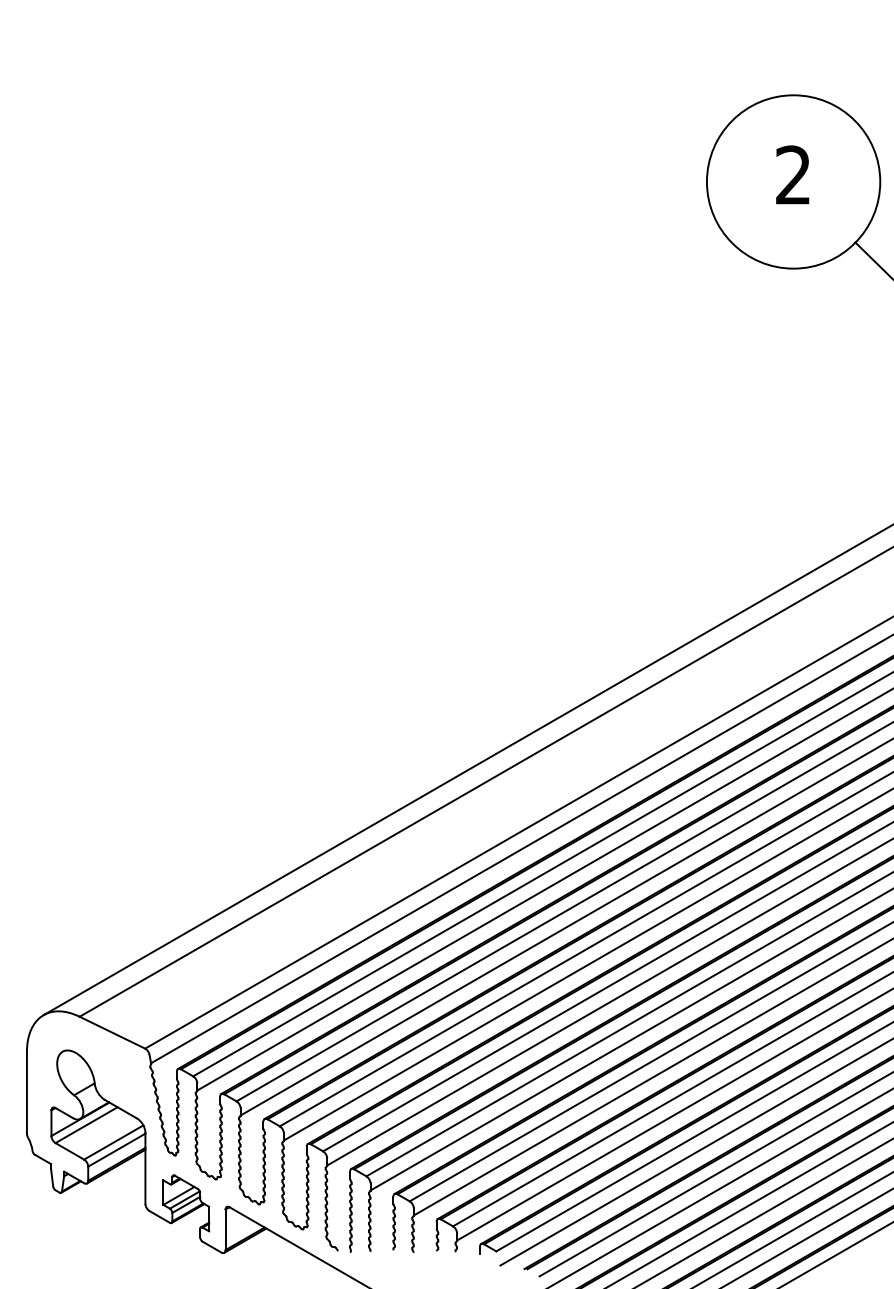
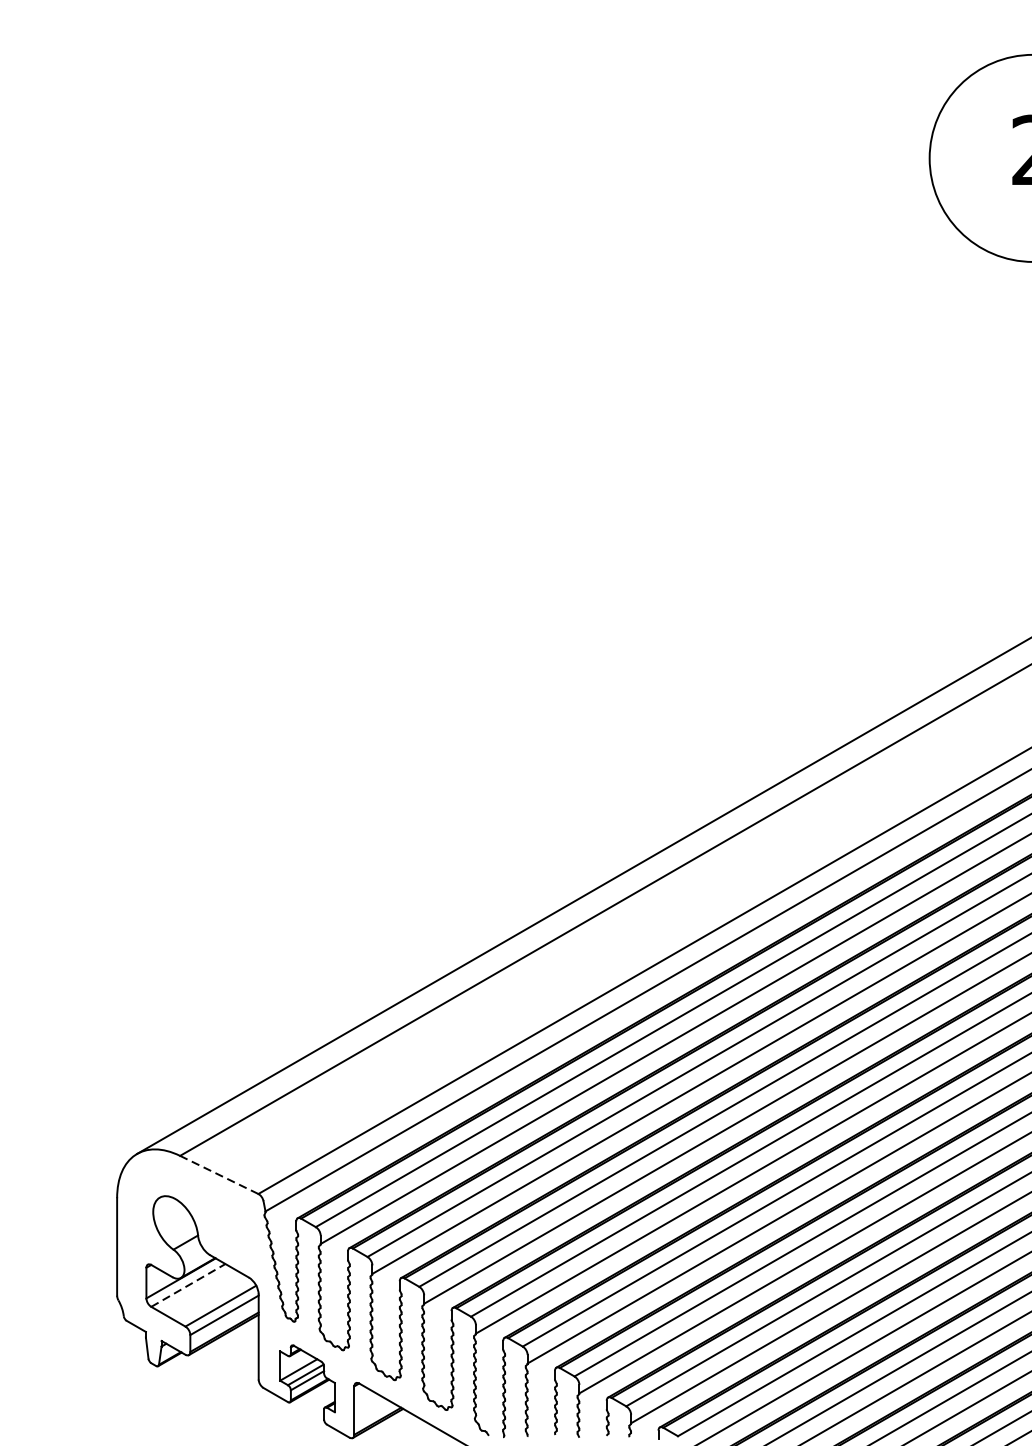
line: (111, 1032) -> (218, 1174), solid -> dashed
line: (86, 1125) -> (188, 1285), solid -> dashed

